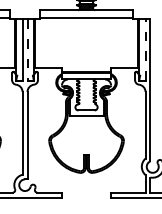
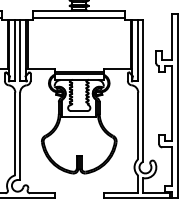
line: (27, 49) -> (20, 50), dashed -> solid
line: (145, 49) -> (138, 50), dashed -> solid

